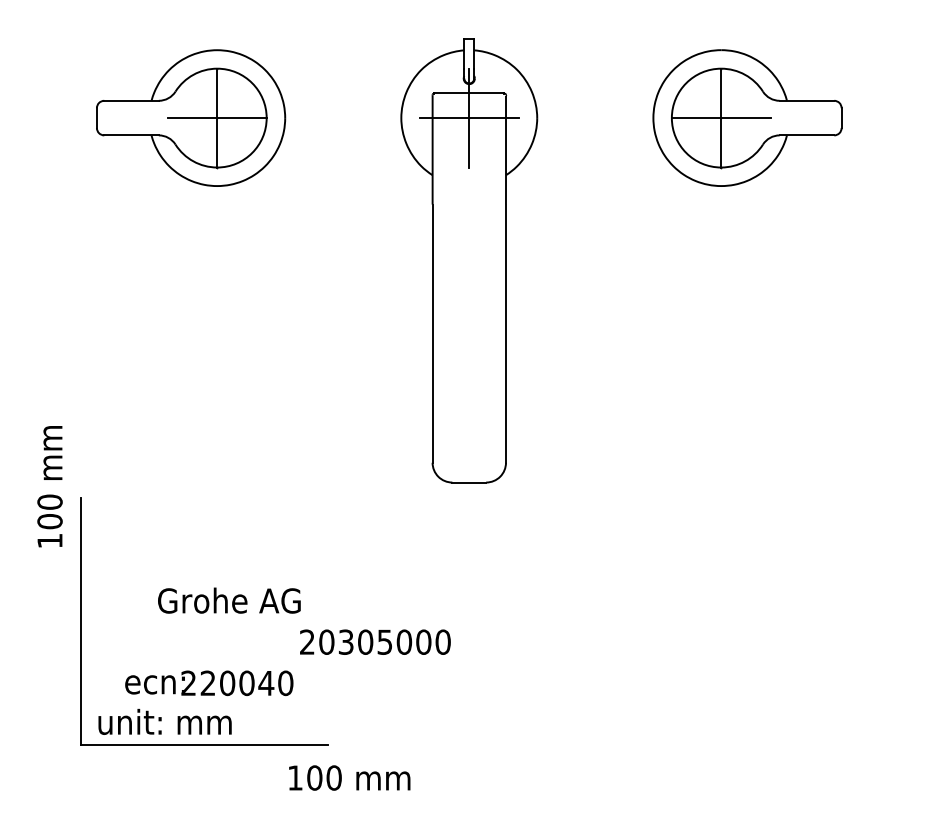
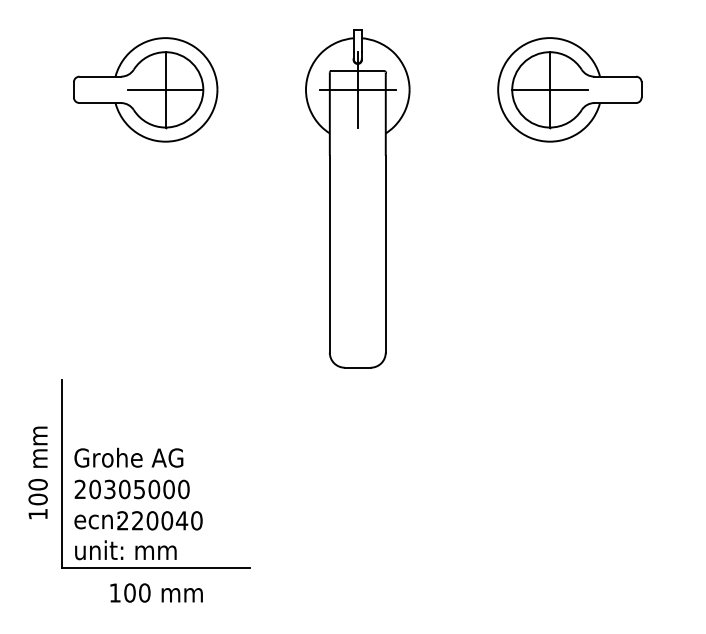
text: (49, 486) -> (37, 472), moved
text: (228, 600) -> (128, 457), moved
text: (374, 642) -> (131, 489), moved
text: (209, 682) -> (138, 520), moved
text: (349, 777) -> (156, 592), moved

